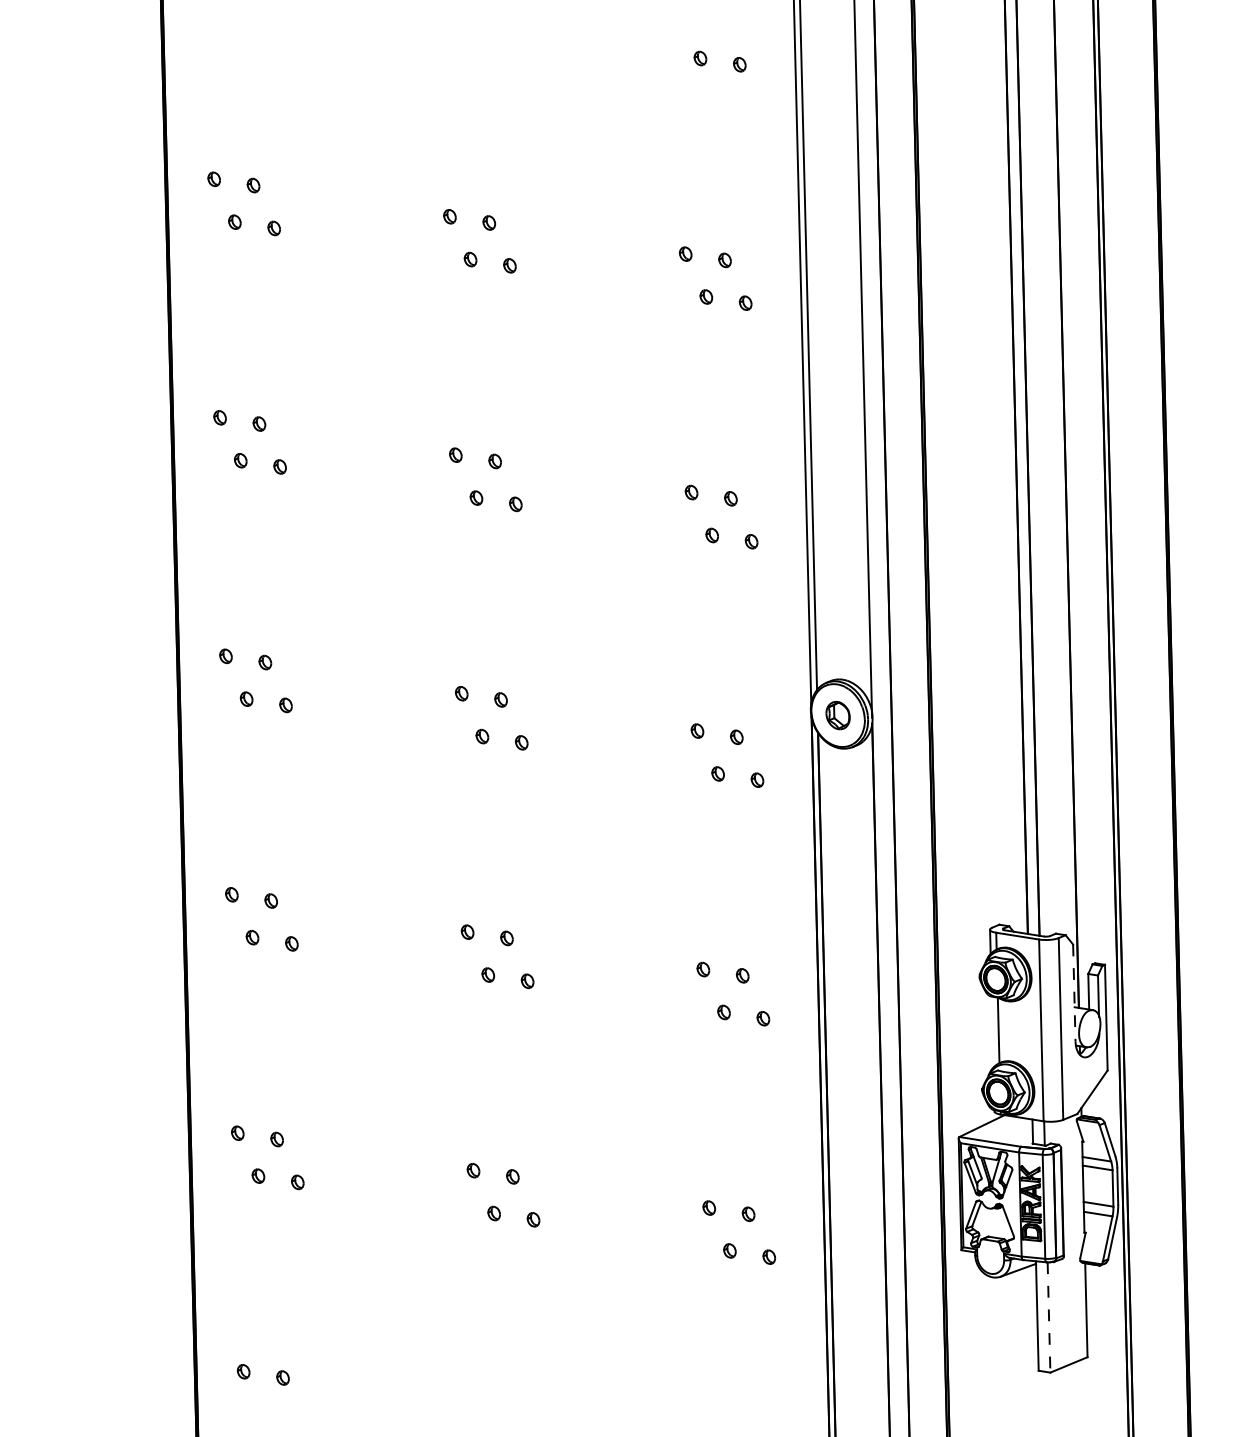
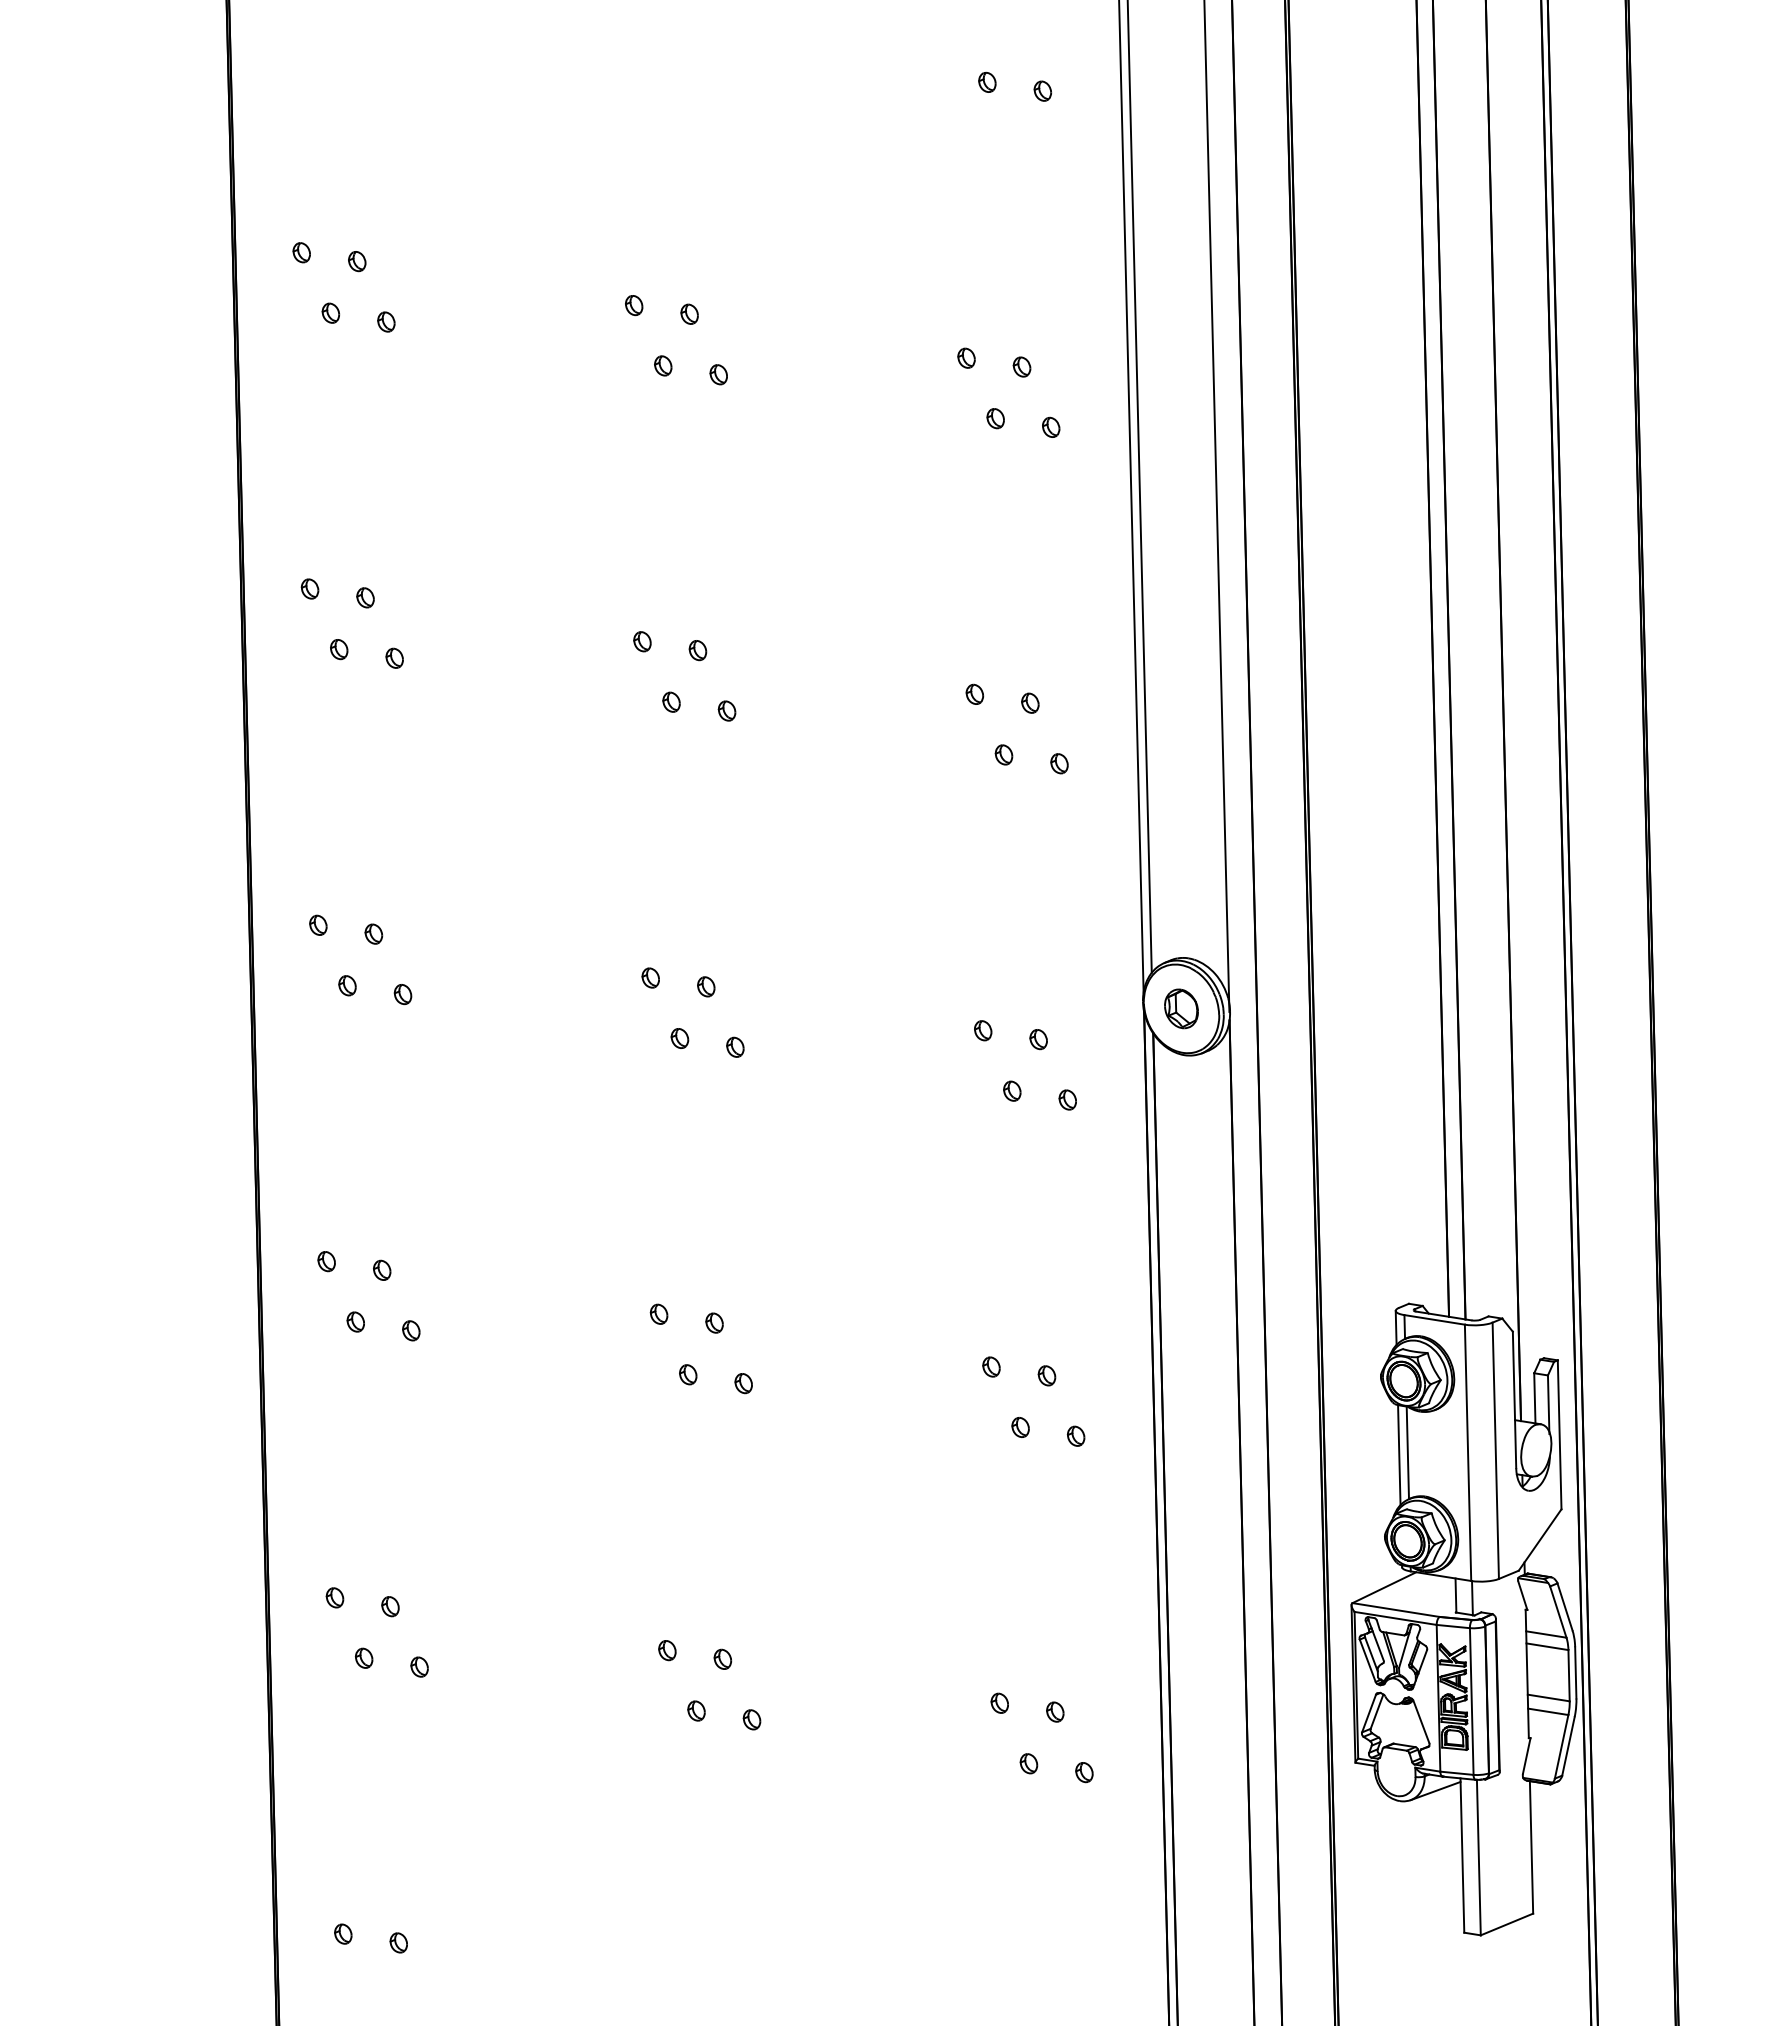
line: (1074, 993) -> (1514, 1400), dashed -> solid
line: (992, 1032) -> (1399, 1455), added
line: (1048, 1317) -> (1478, 1857), dashed -> solid

